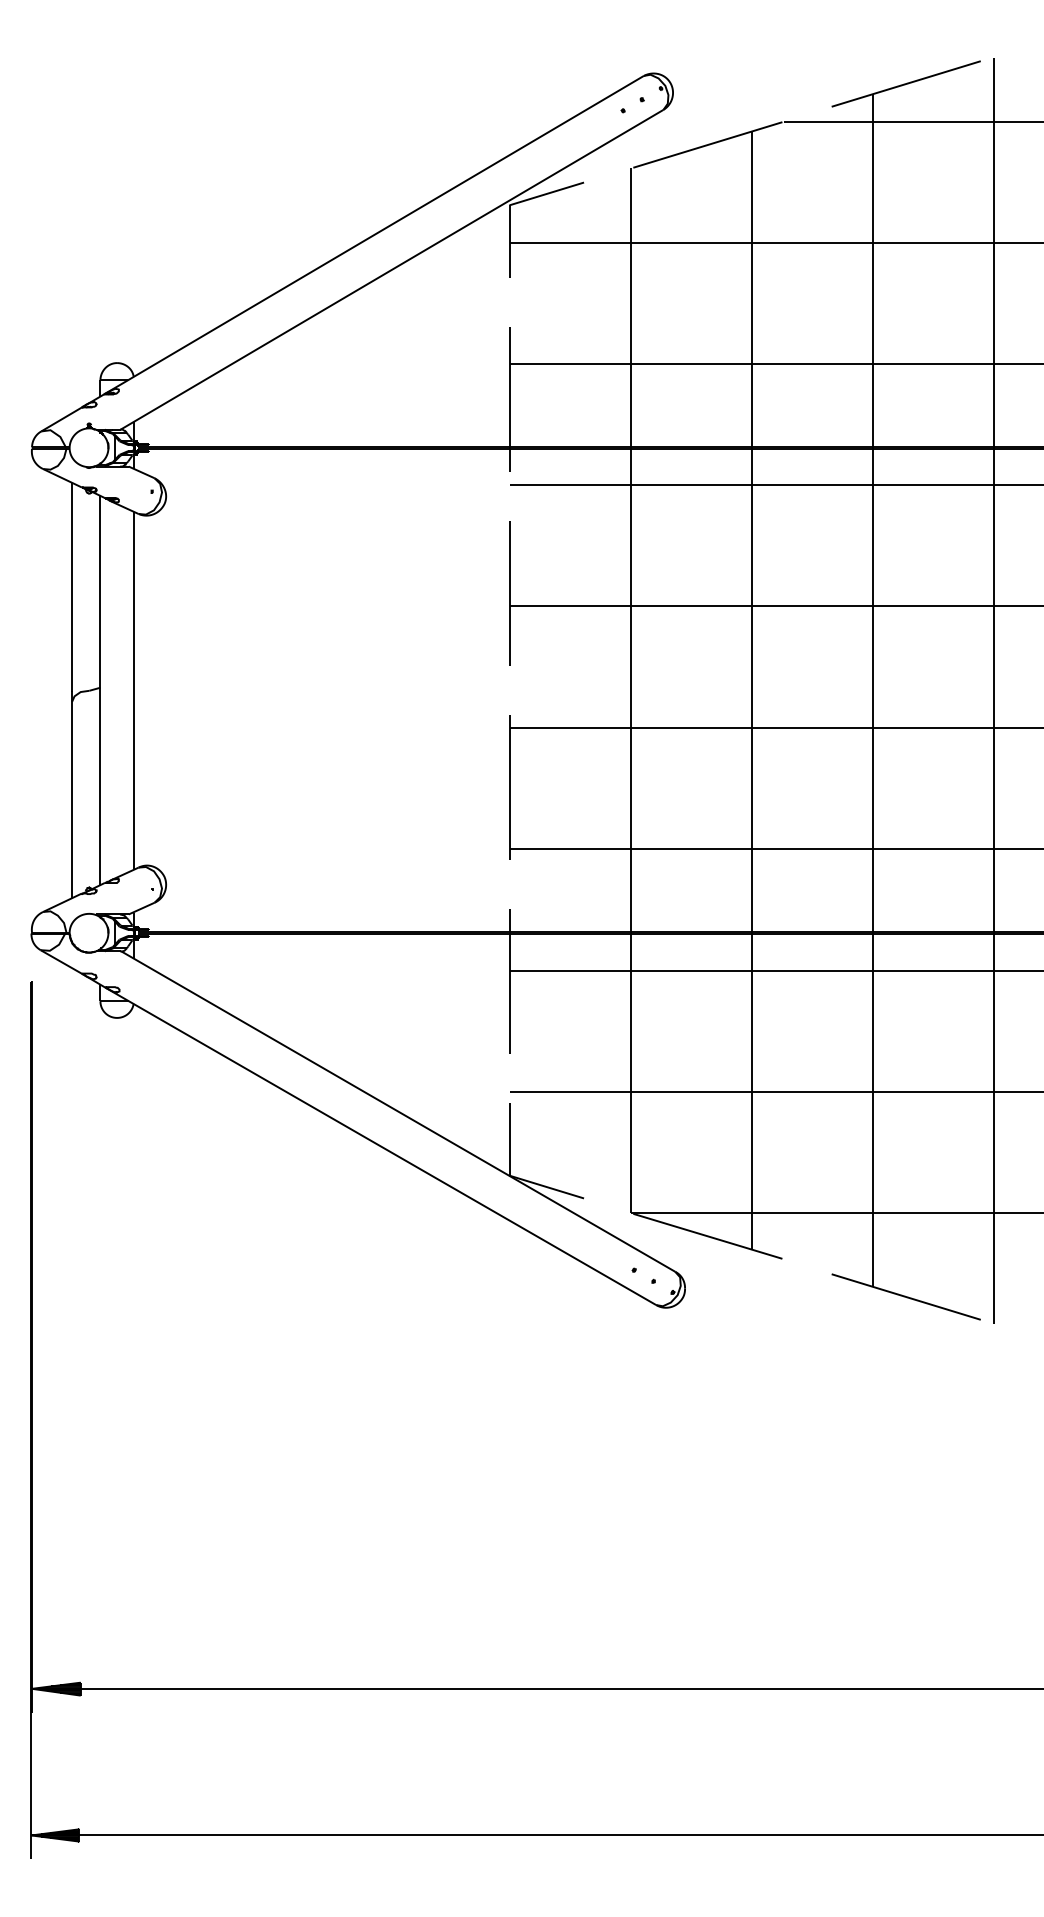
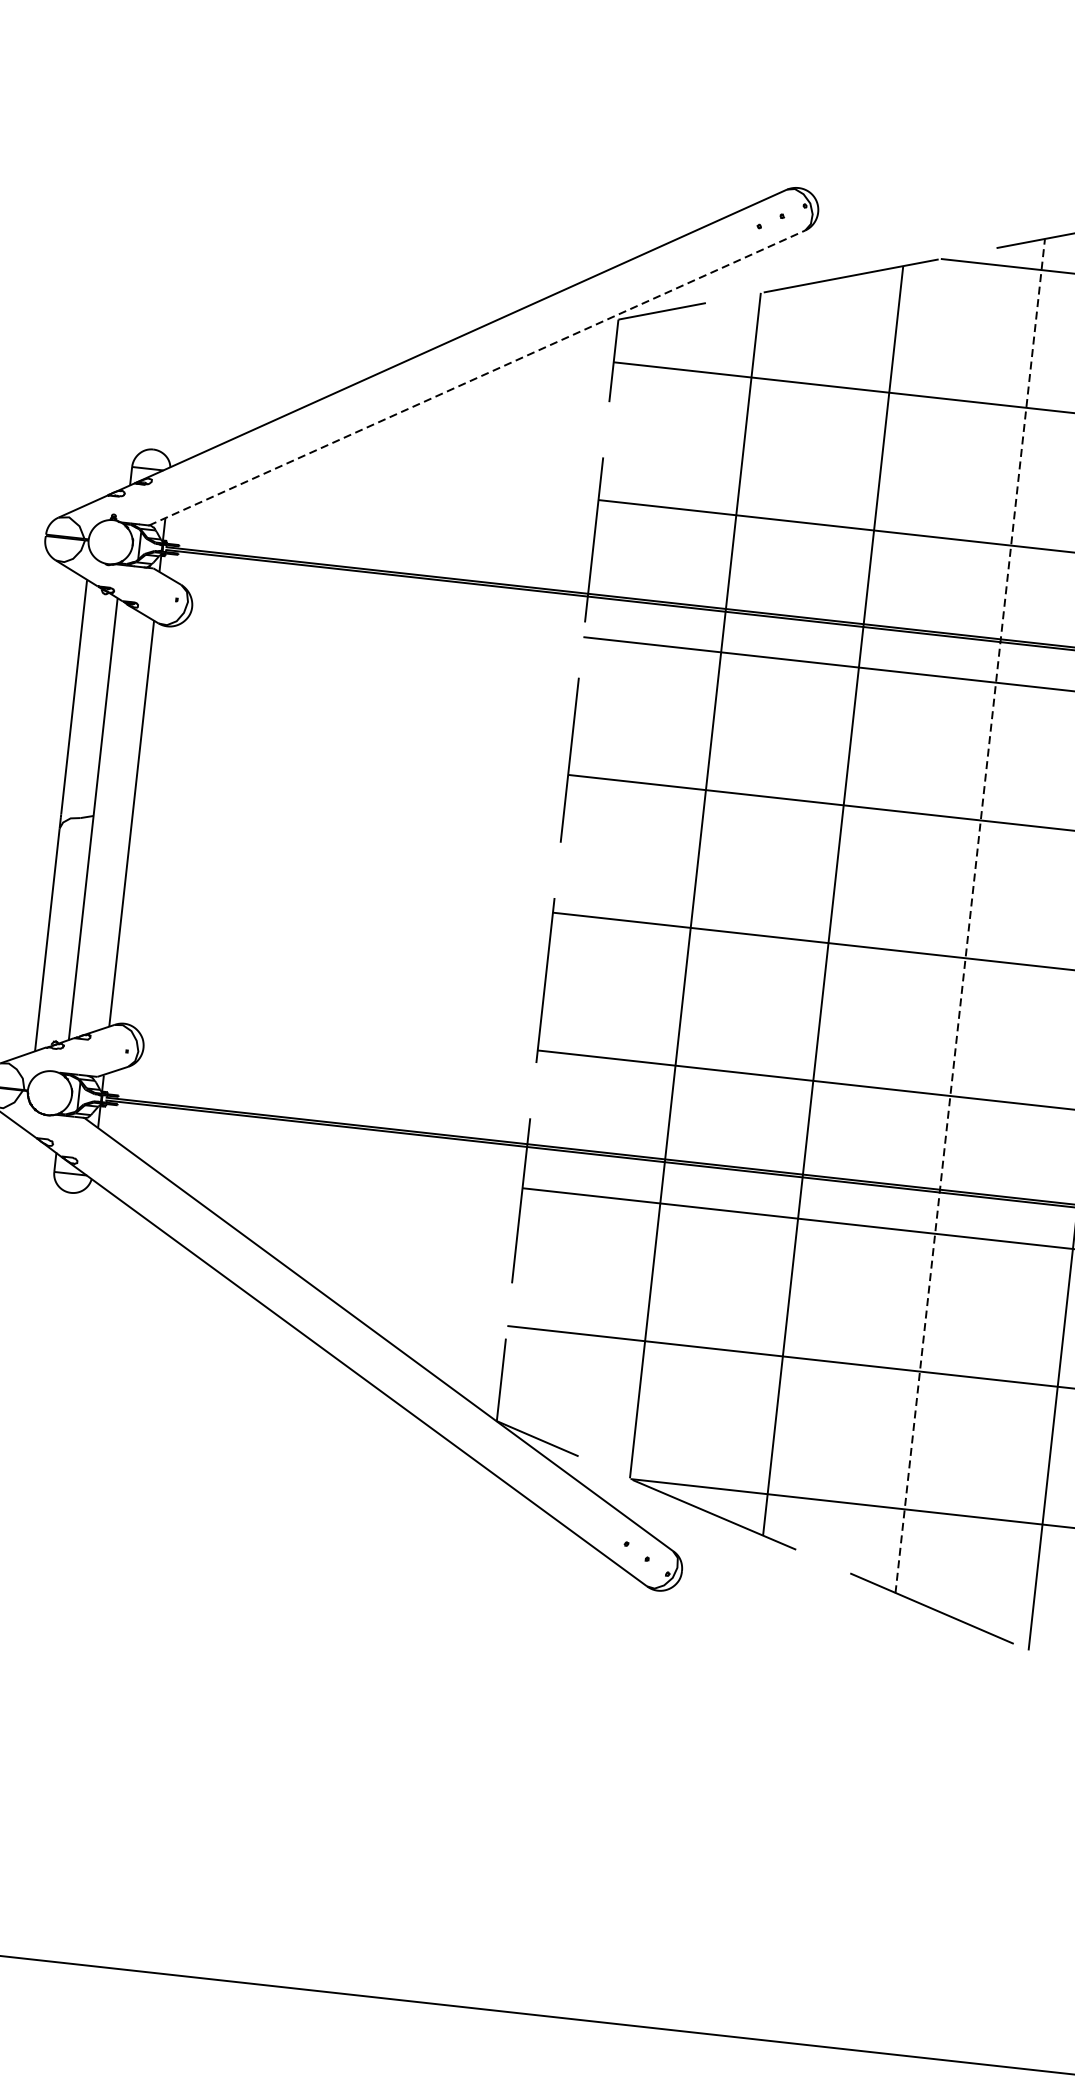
line: (392, 269) -> (477, 377), solid -> dashed
line: (872, 690) -> (969, 915), solid -> dashed

